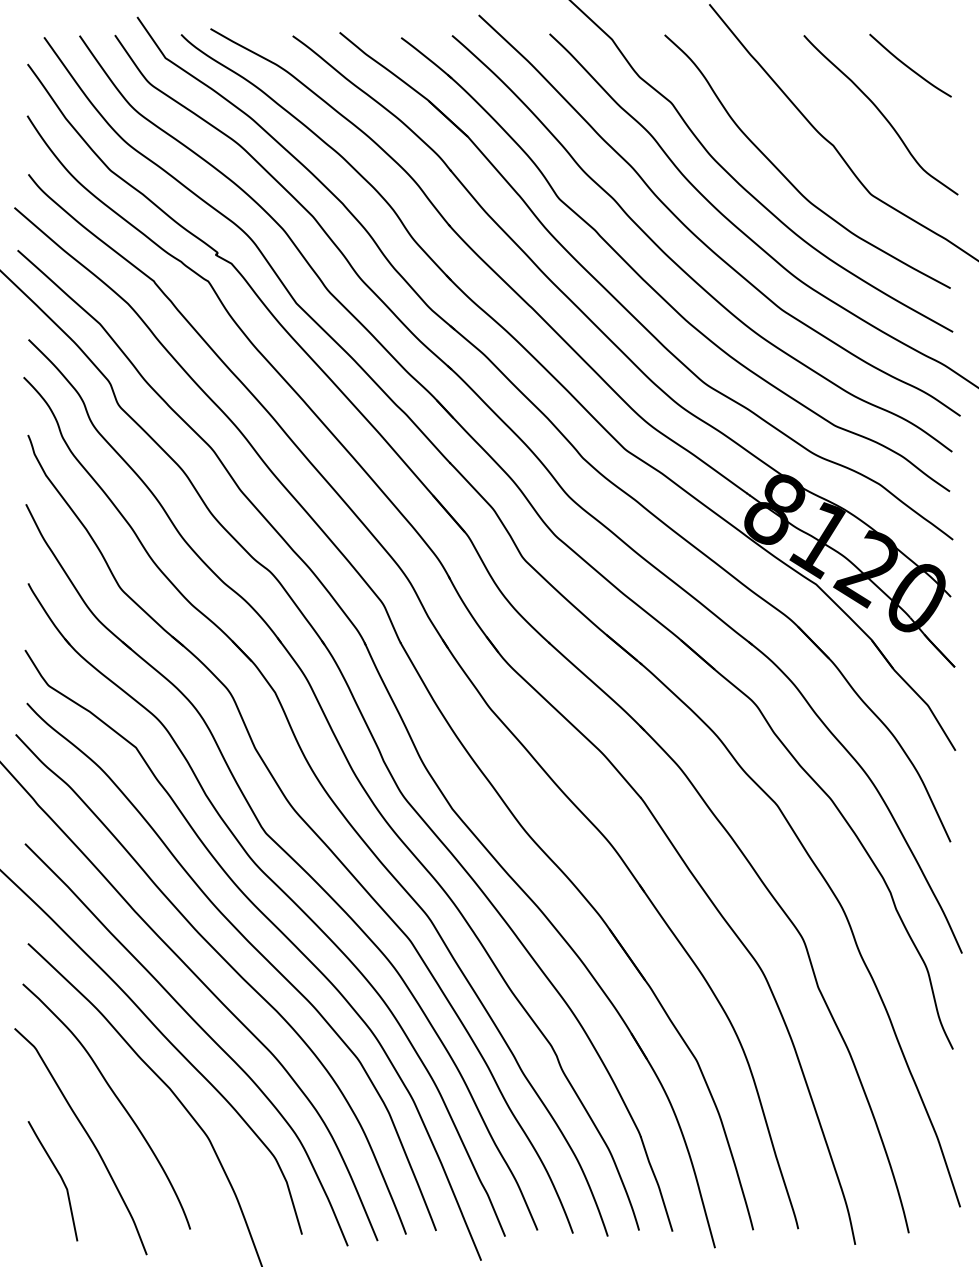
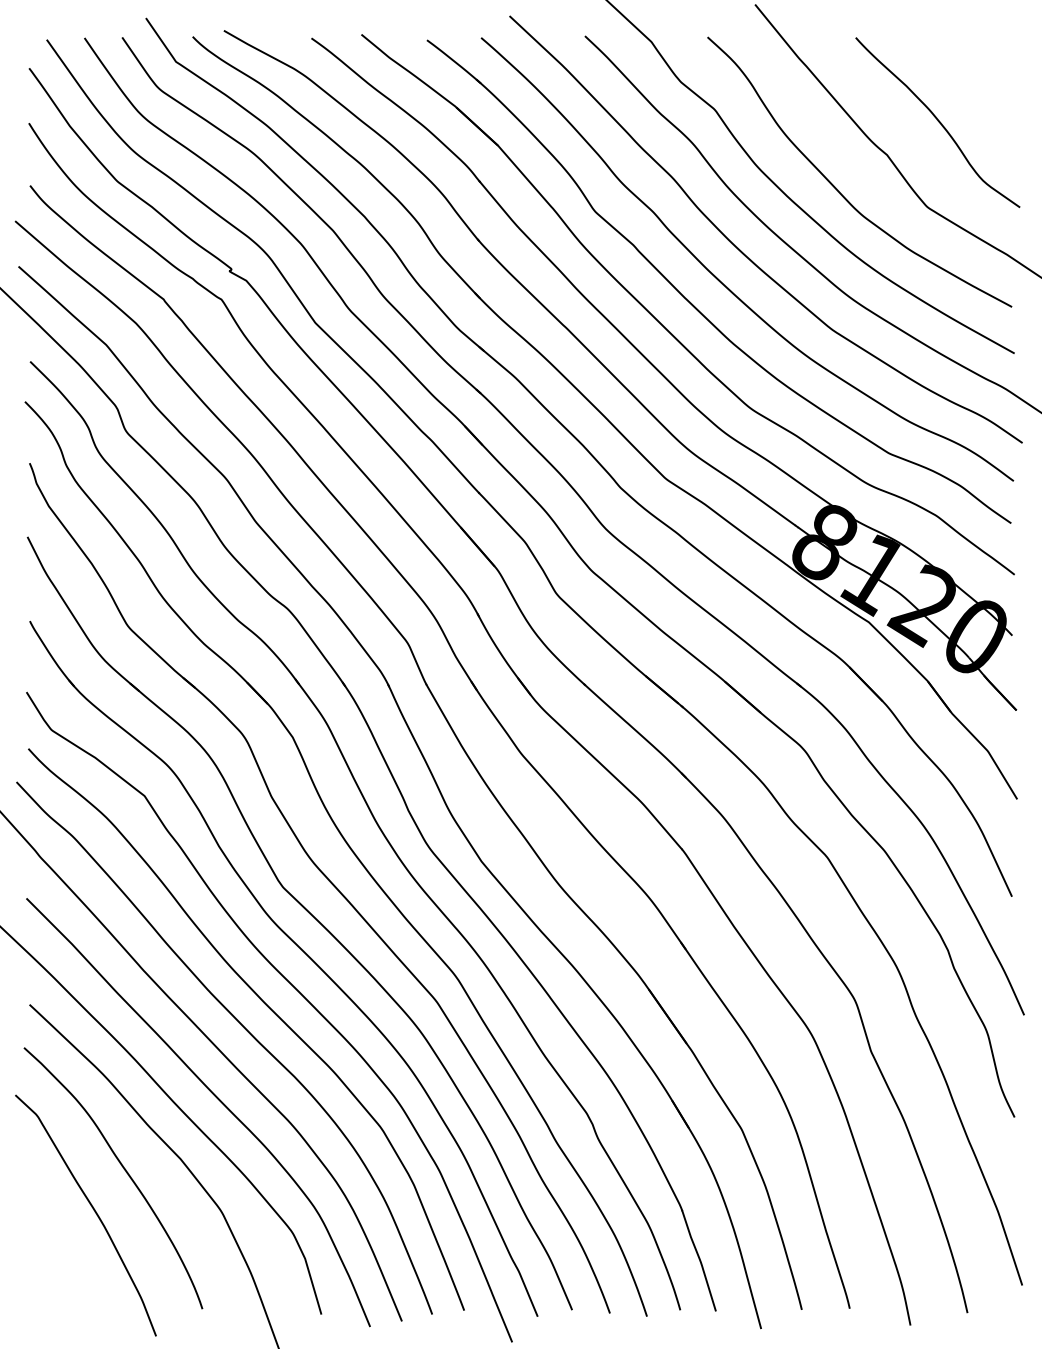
curve: (909, 66) -> (968, 70), removed
curve: (60, 1178) -> (64, 1254), removed

